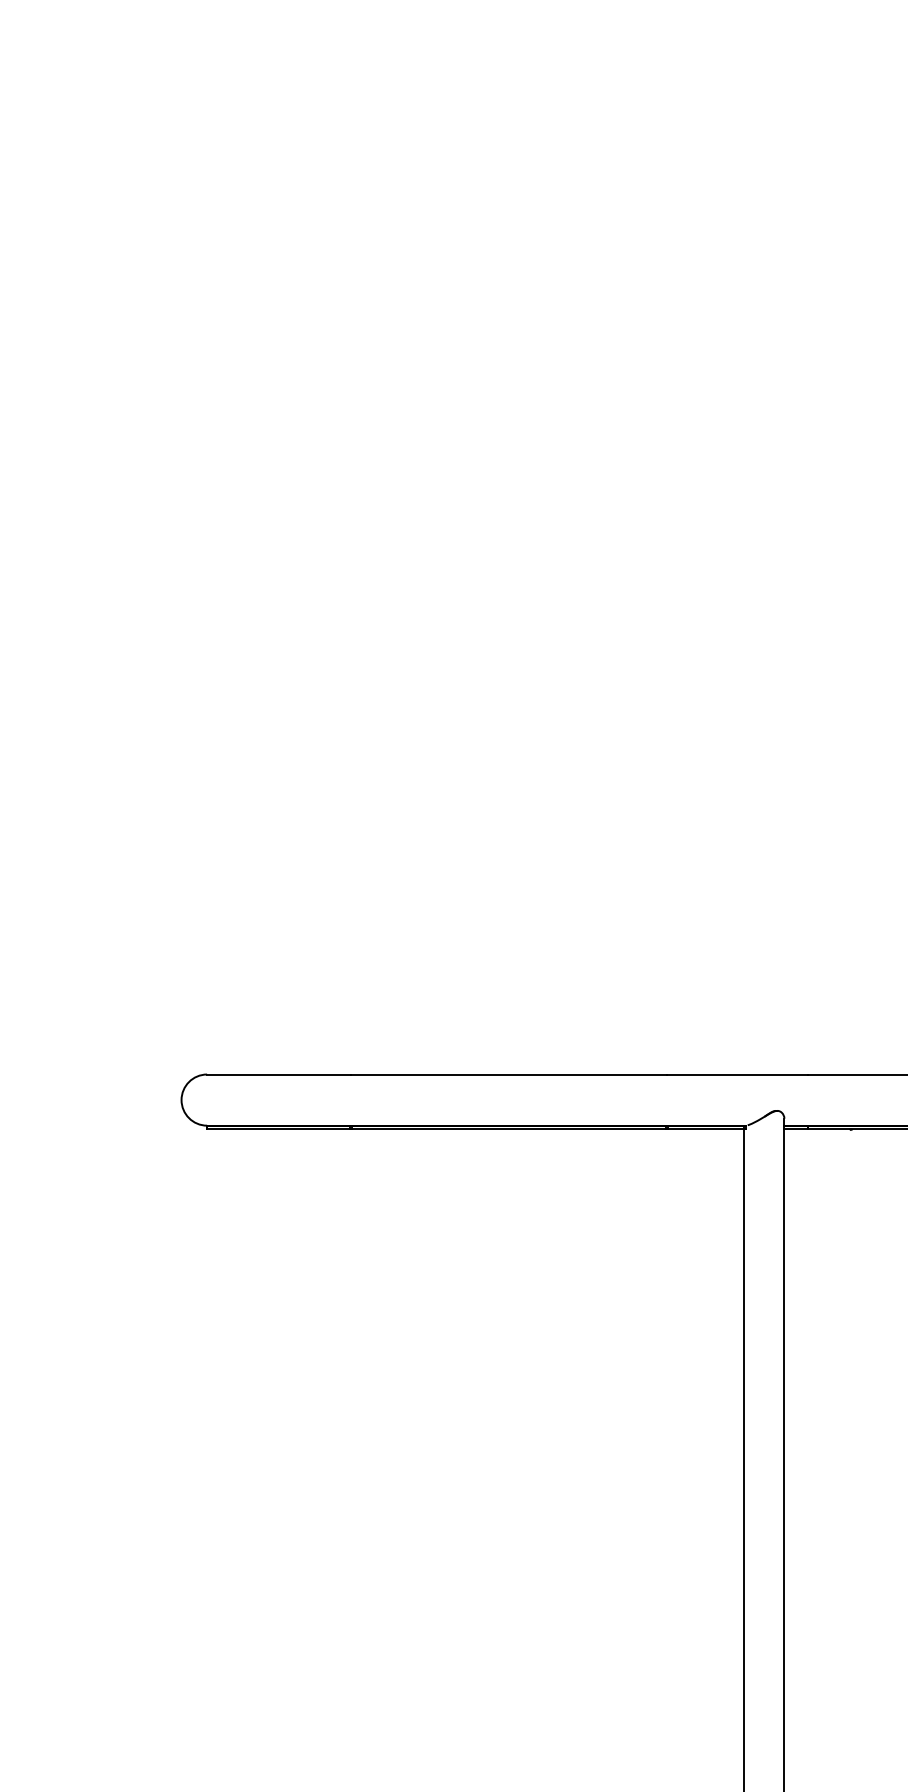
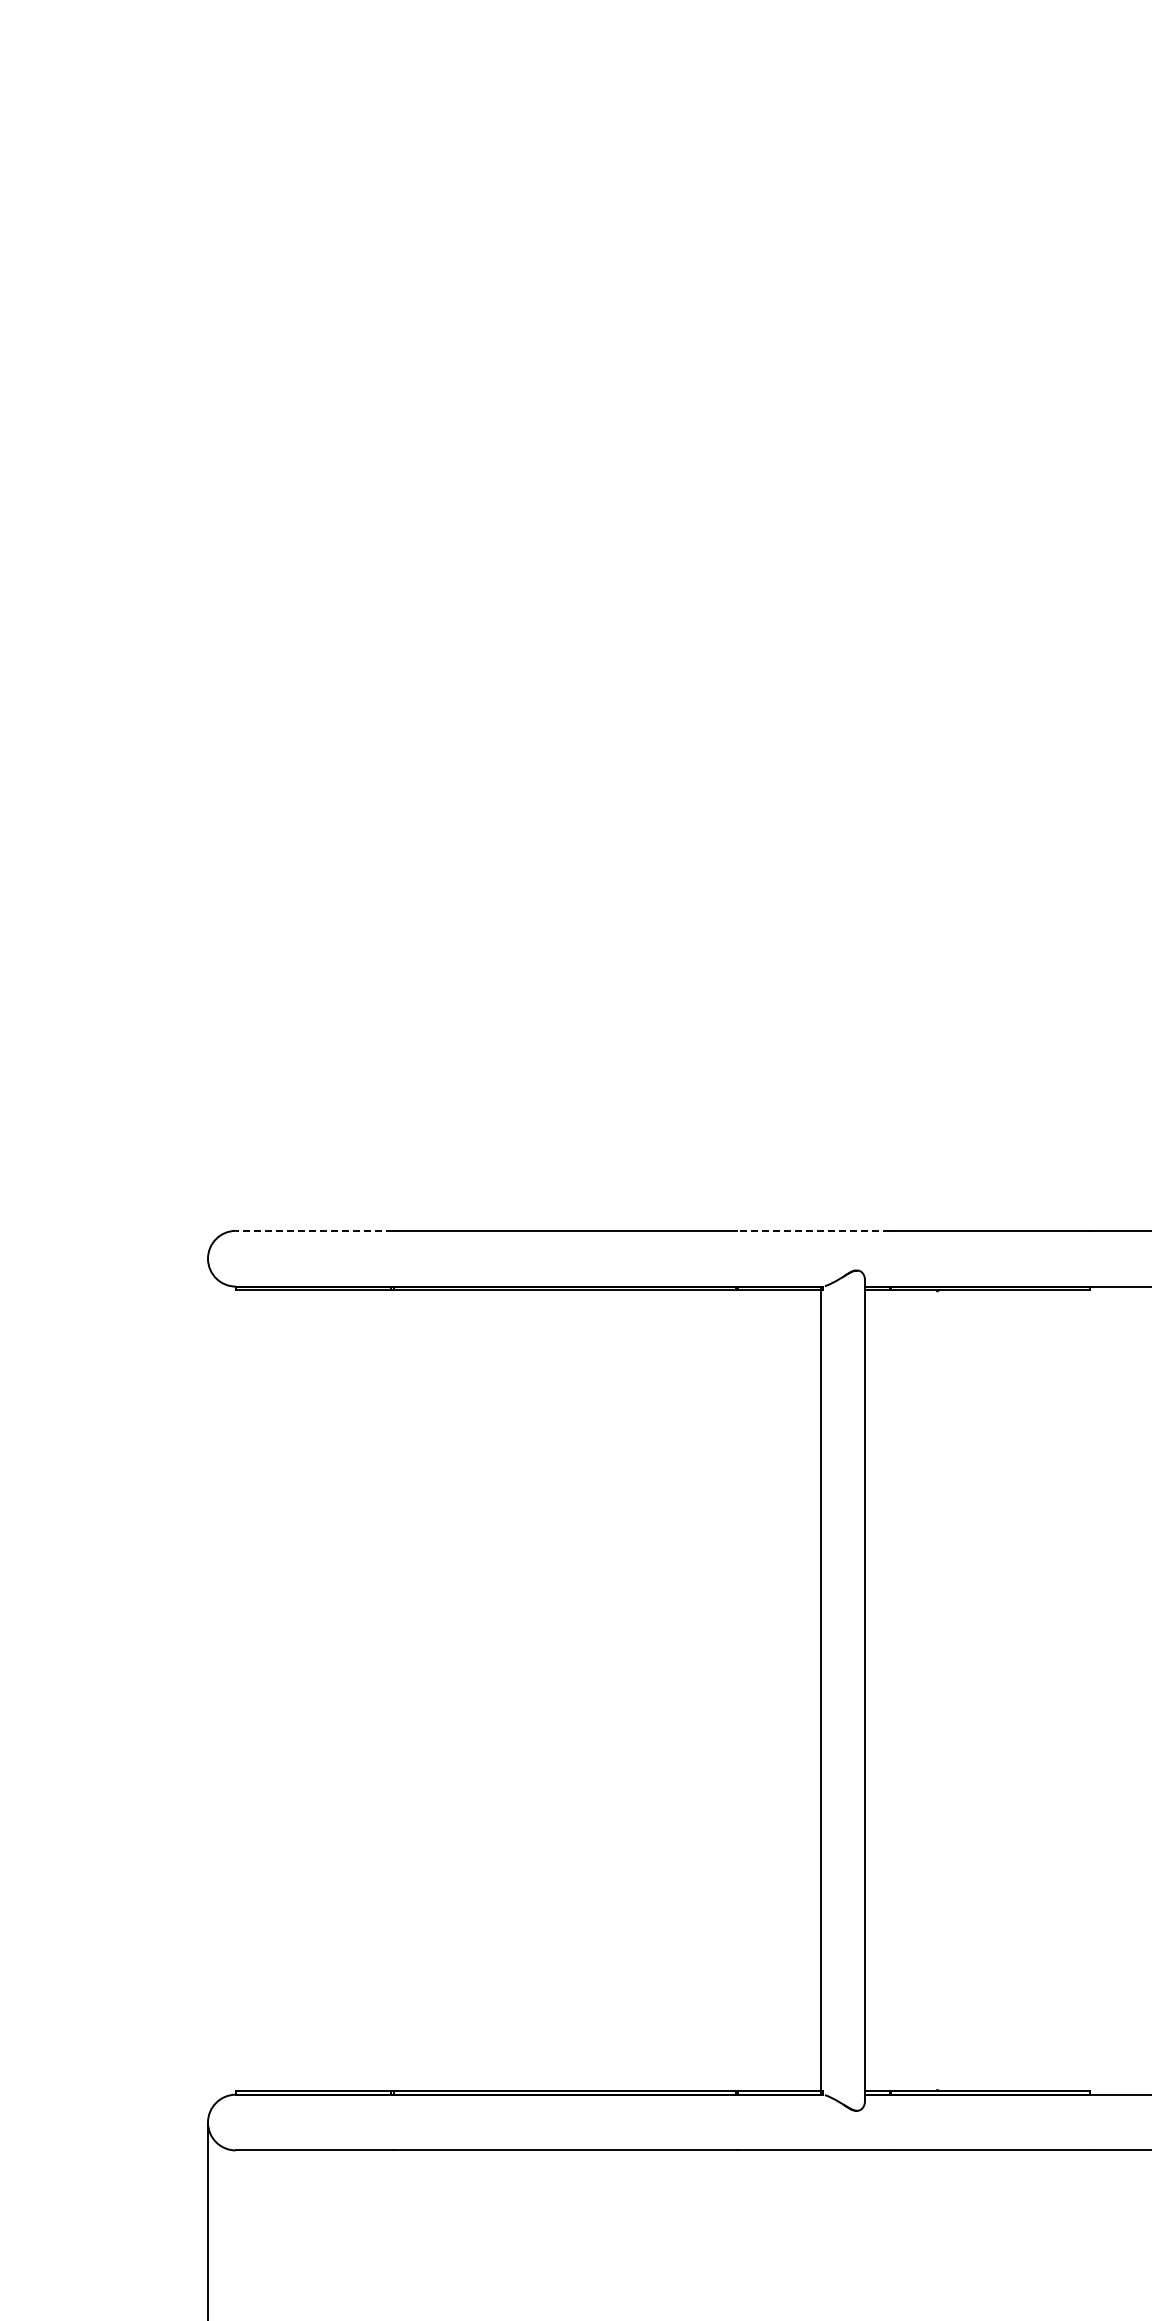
line: (278, 1074) -> (313, 1230), solid -> dashed
line: (737, 1074) -> (813, 1230), solid -> dashed

